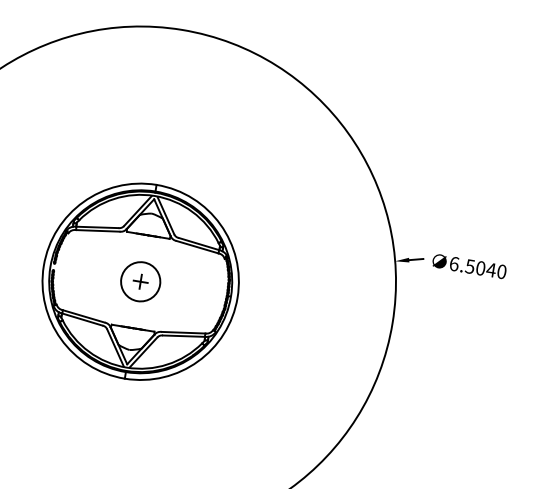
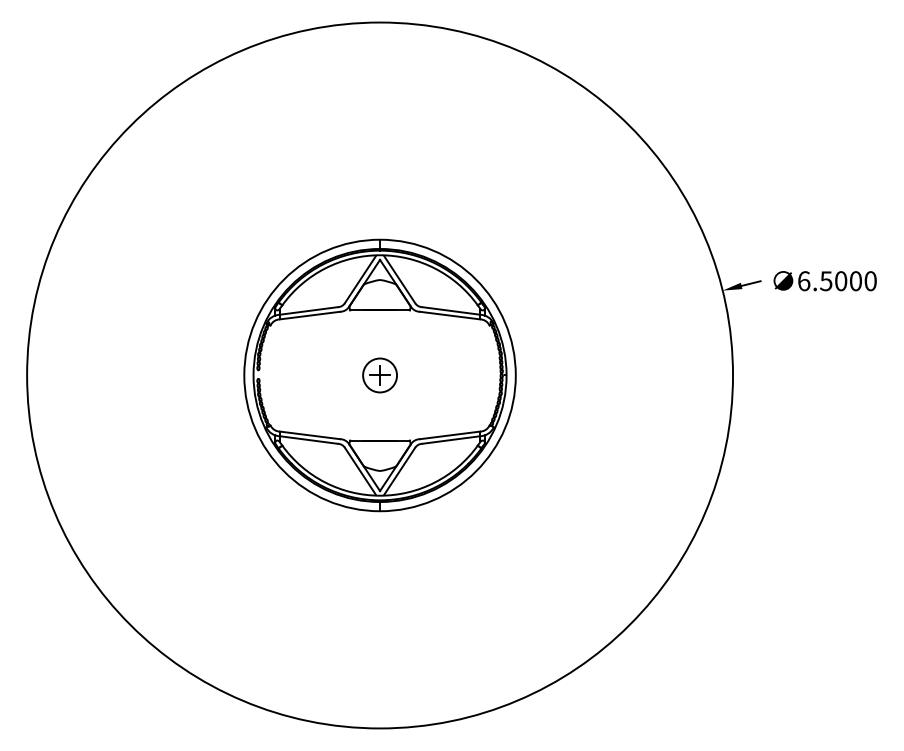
text: (491, 270) -> (855, 281), 6.5040 -> 6.5000
circle: (141, 281) -> (380, 375), size x0.62

